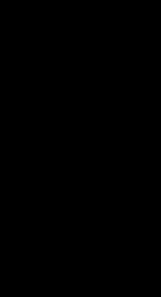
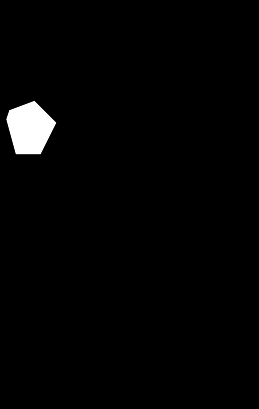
fill: (20, 72) -> (30, 127), removed

